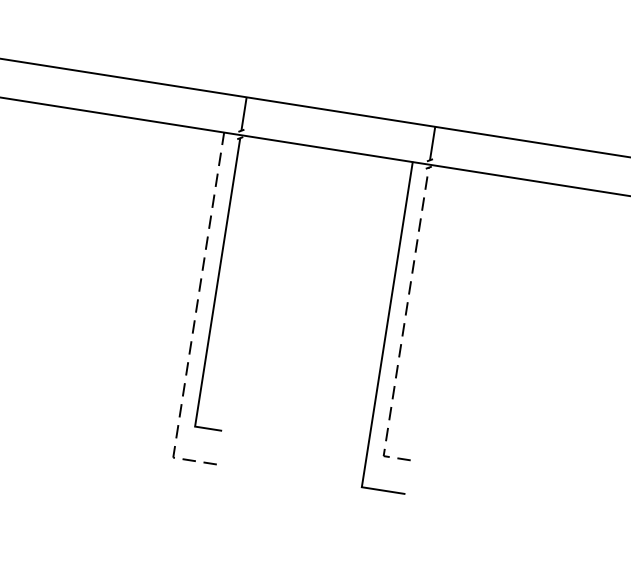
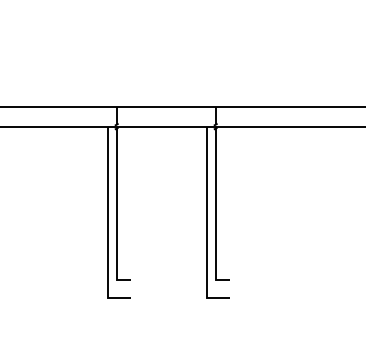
line: (196, 316) -> (108, 223), dashed -> solid
line: (403, 327) -> (215, 212), dashed -> solid

